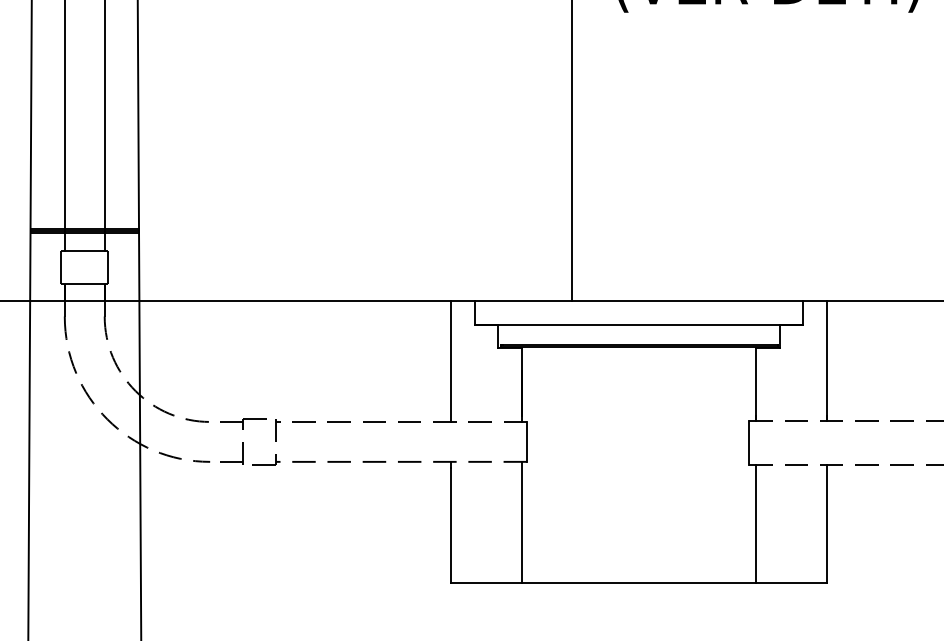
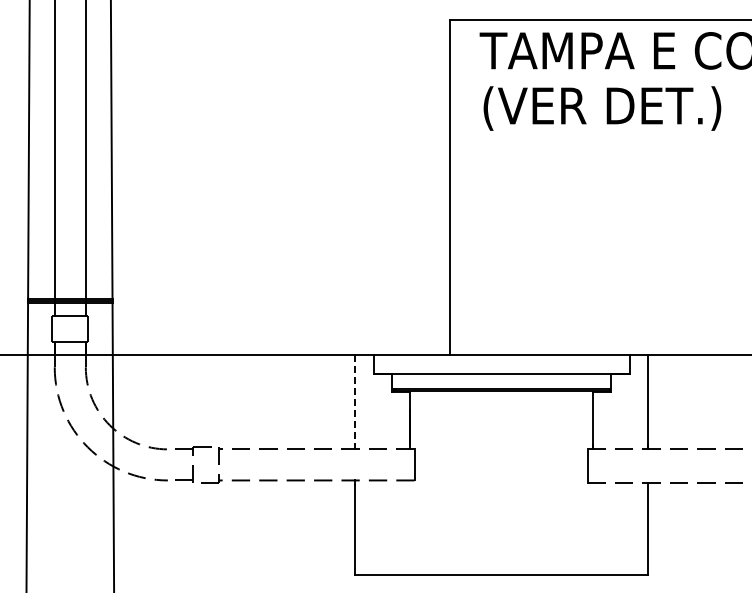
line: (451, 361) -> (355, 402), solid -> dashed
line: (521, 522) -> (410, 527), removed
line: (756, 523) -> (593, 528), removed

